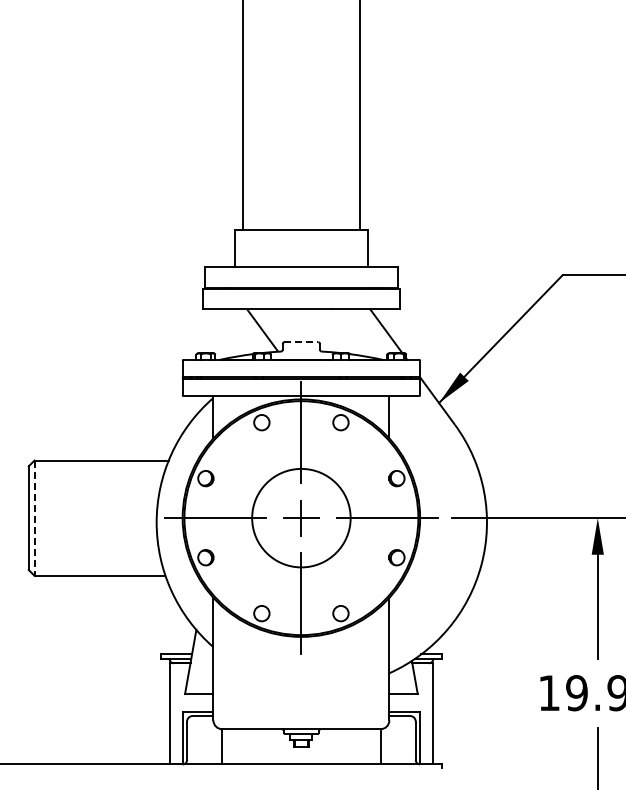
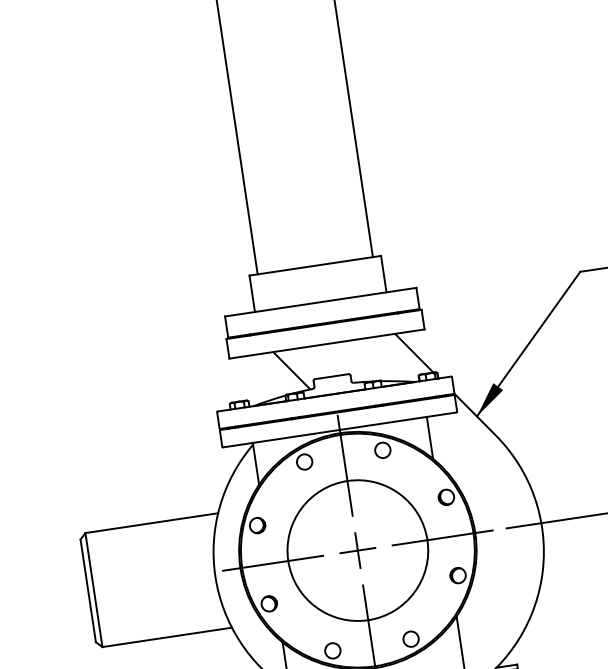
line: (301, 342) -> (332, 376), dashed -> solid
circle: (301, 517) -> (357, 549), size x1.43
line: (34, 518) -> (93, 590), dashed -> solid

